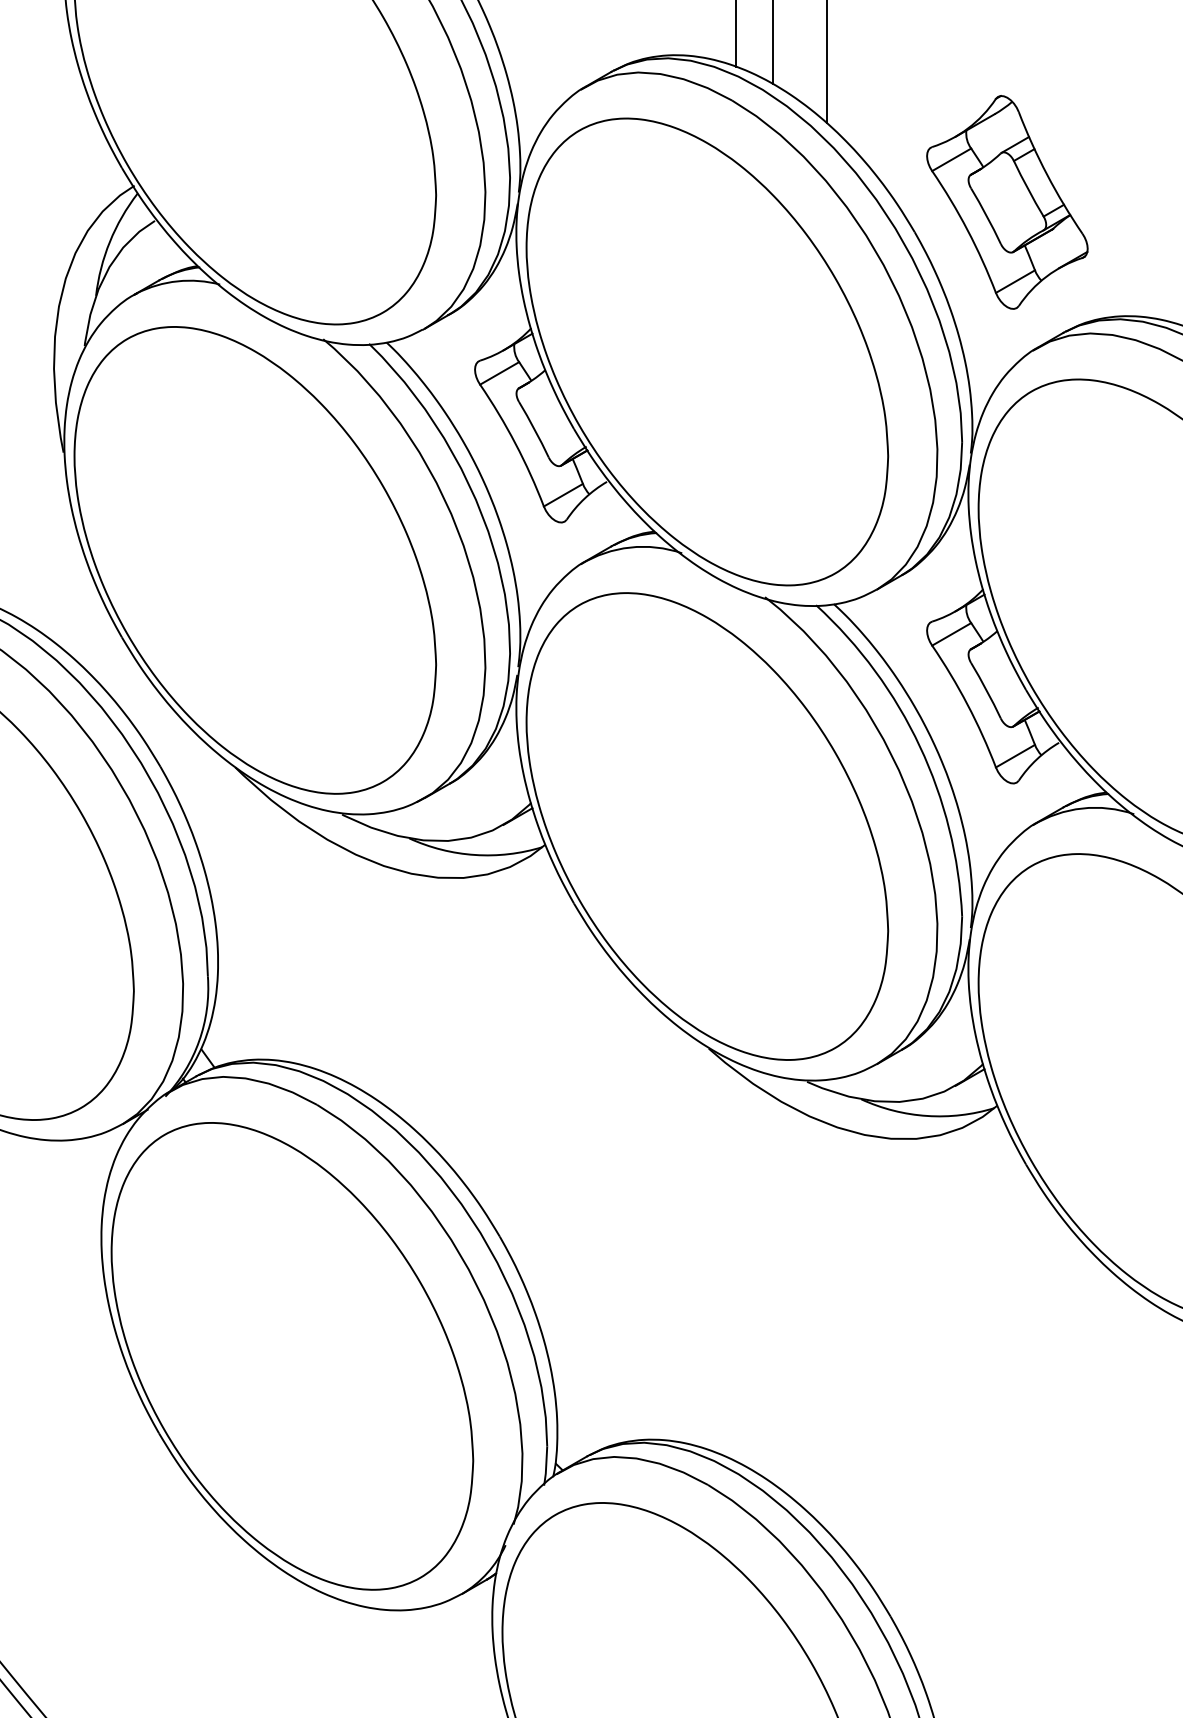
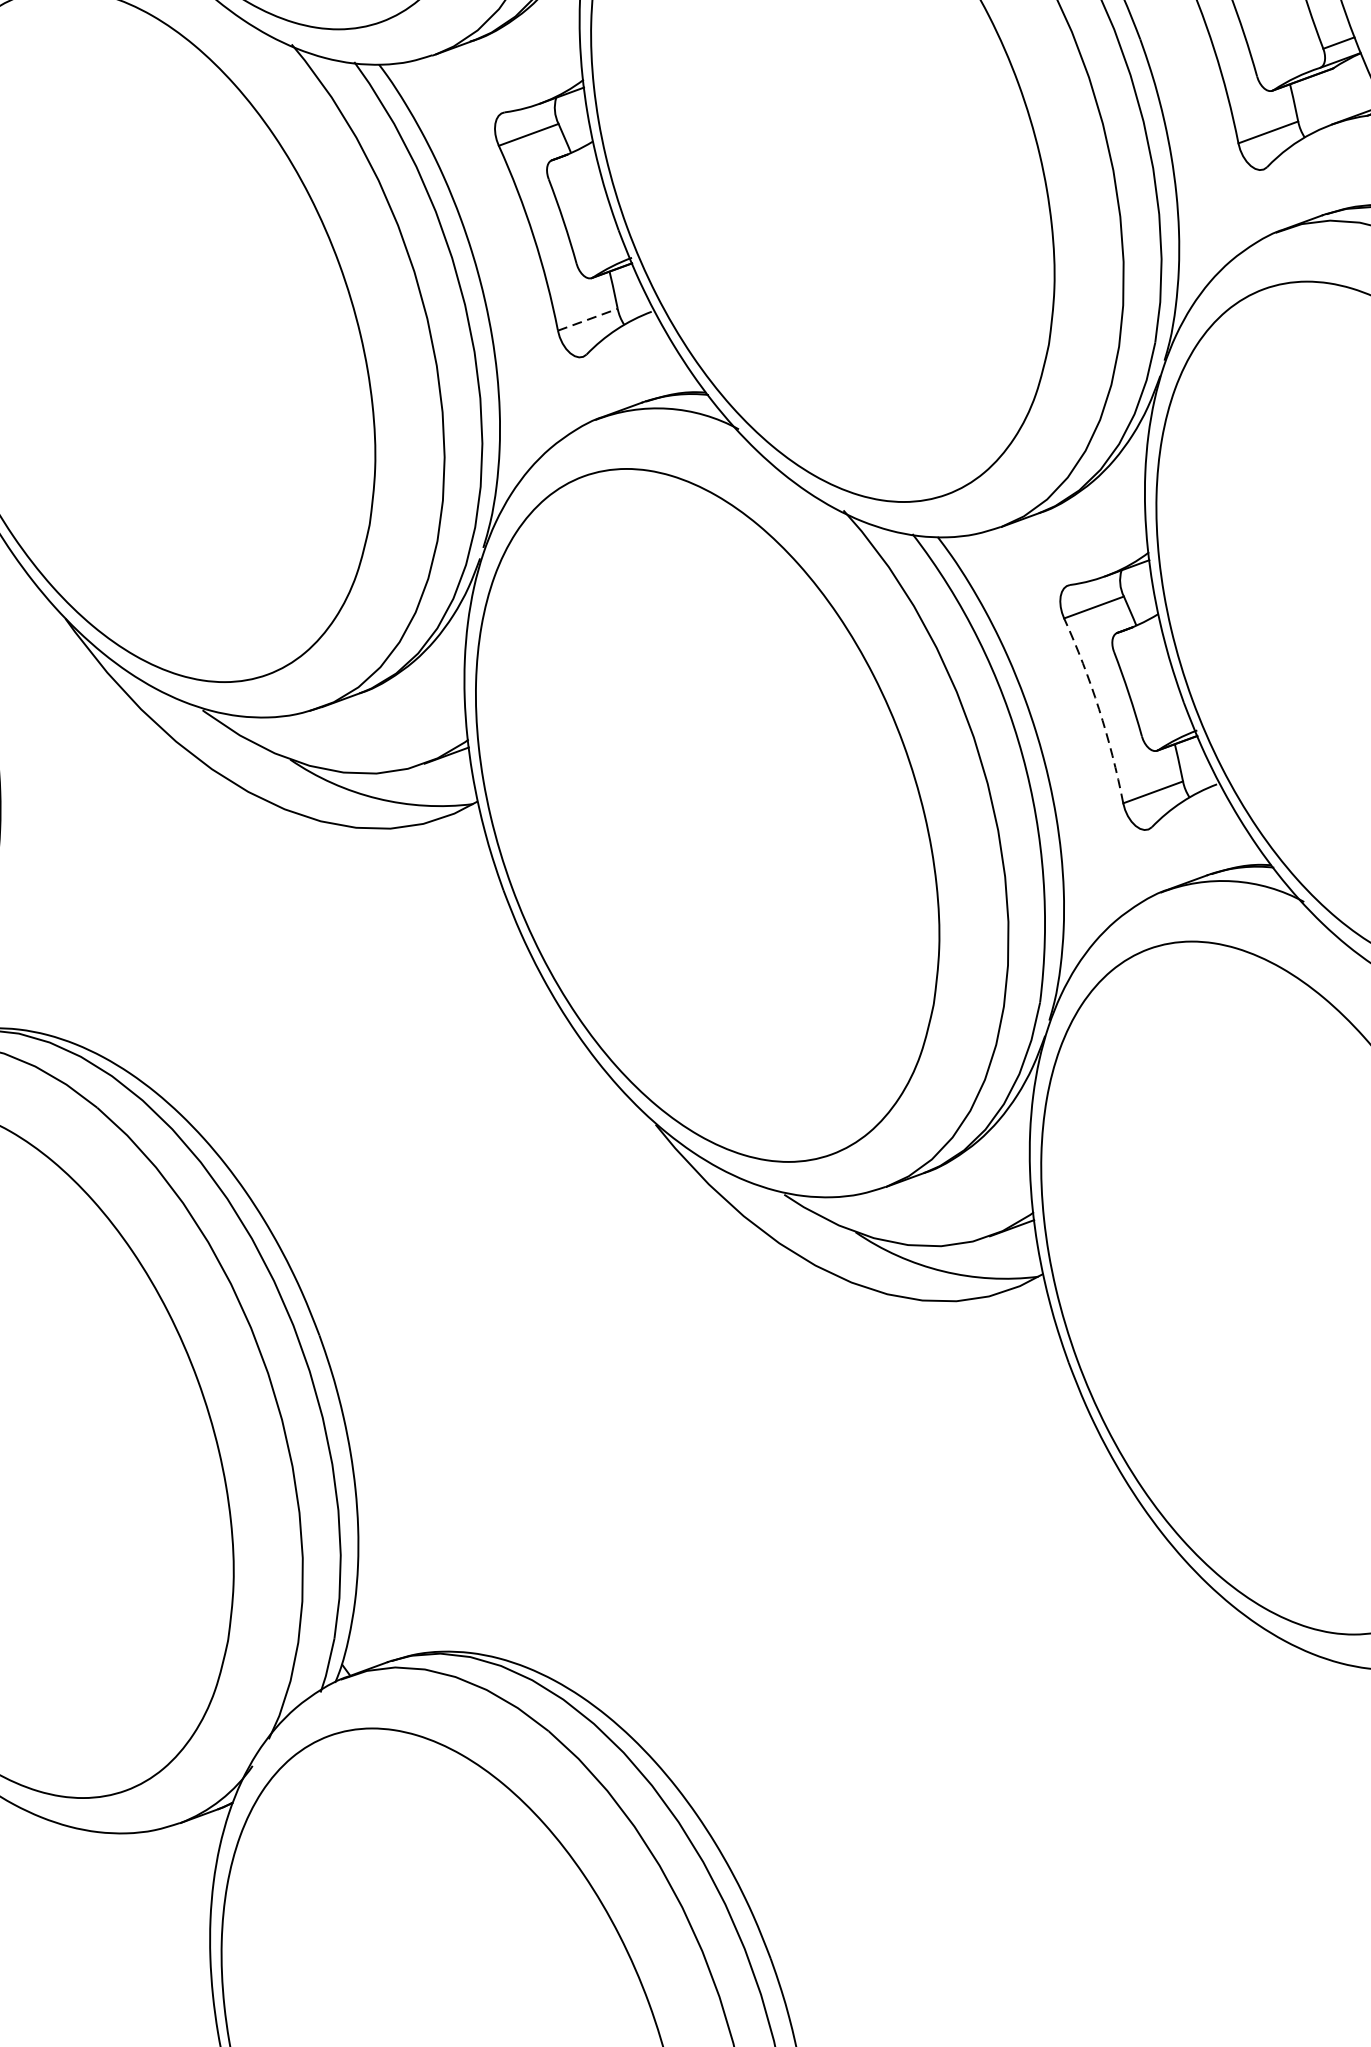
line: (563, 495) -> (587, 320), solid -> dashed
arc: (967, 704) -> (1098, 708), solid -> dashed

